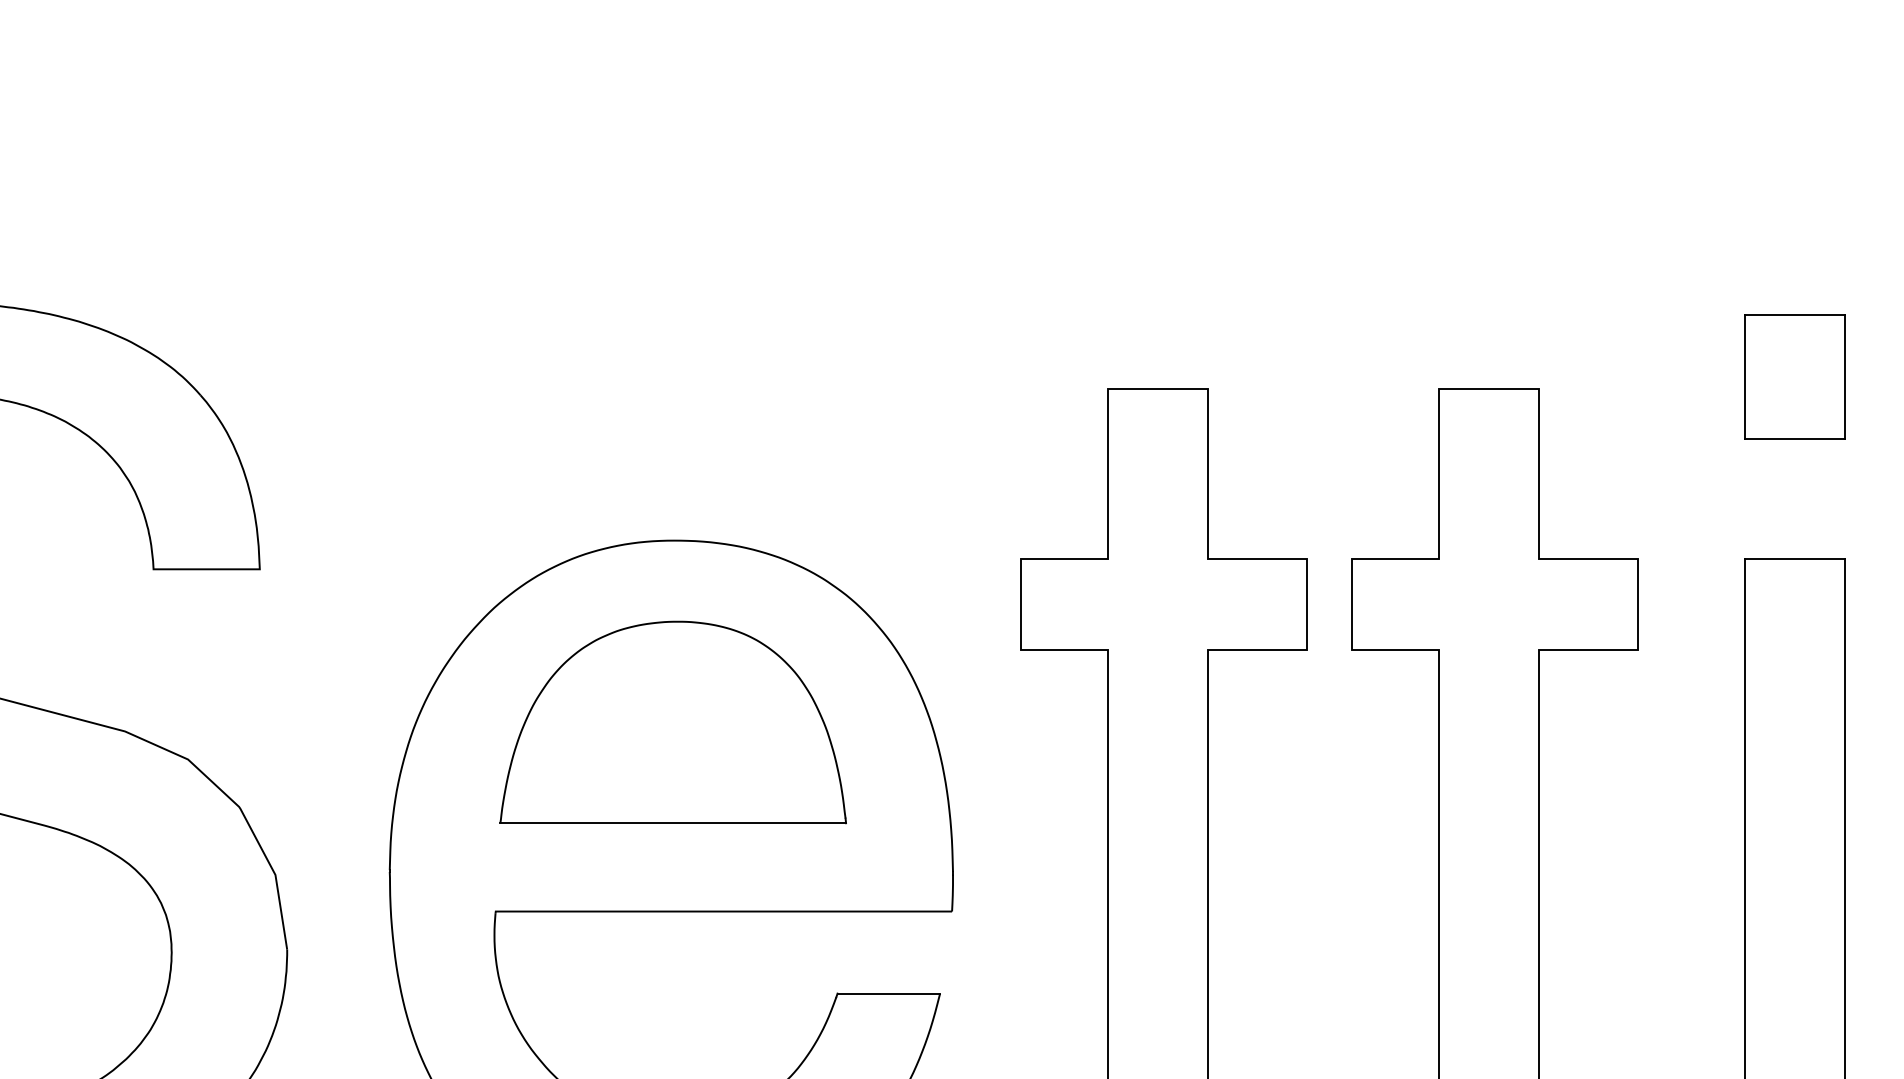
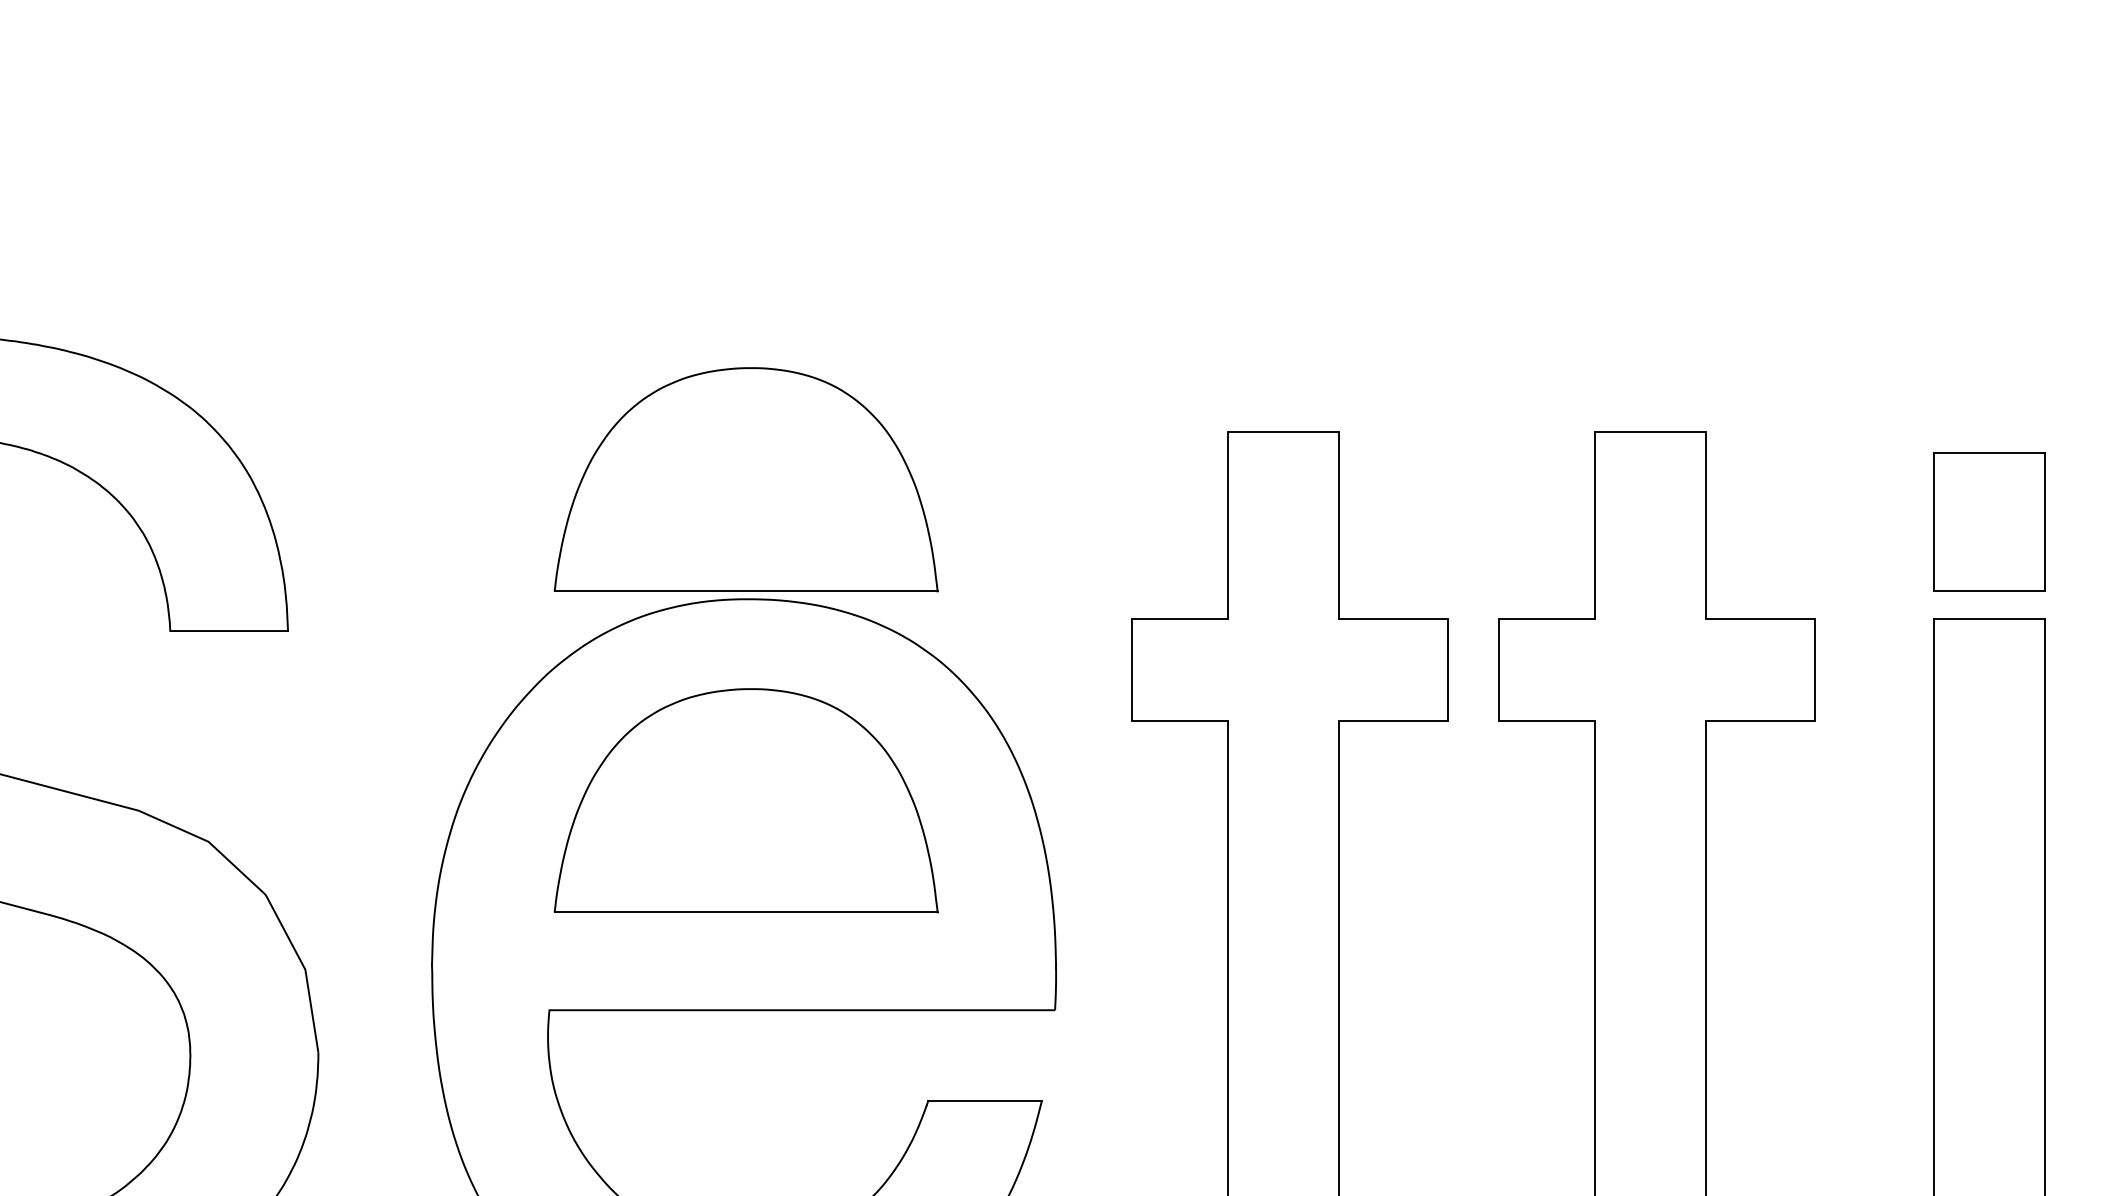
part: (1795, 376) -> (1989, 521), moved
part: (672, 432) -> (745, 479), added

